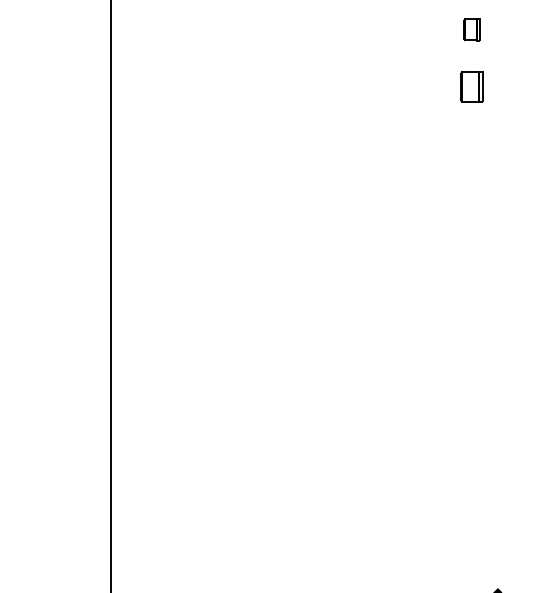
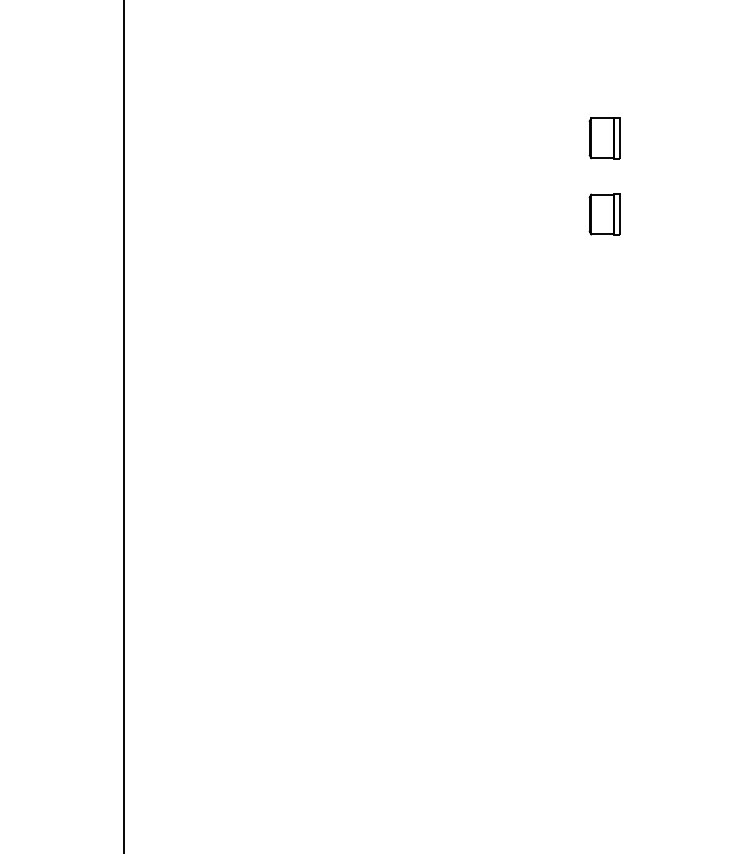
part: (471, 29) -> (604, 138), size x1.43

